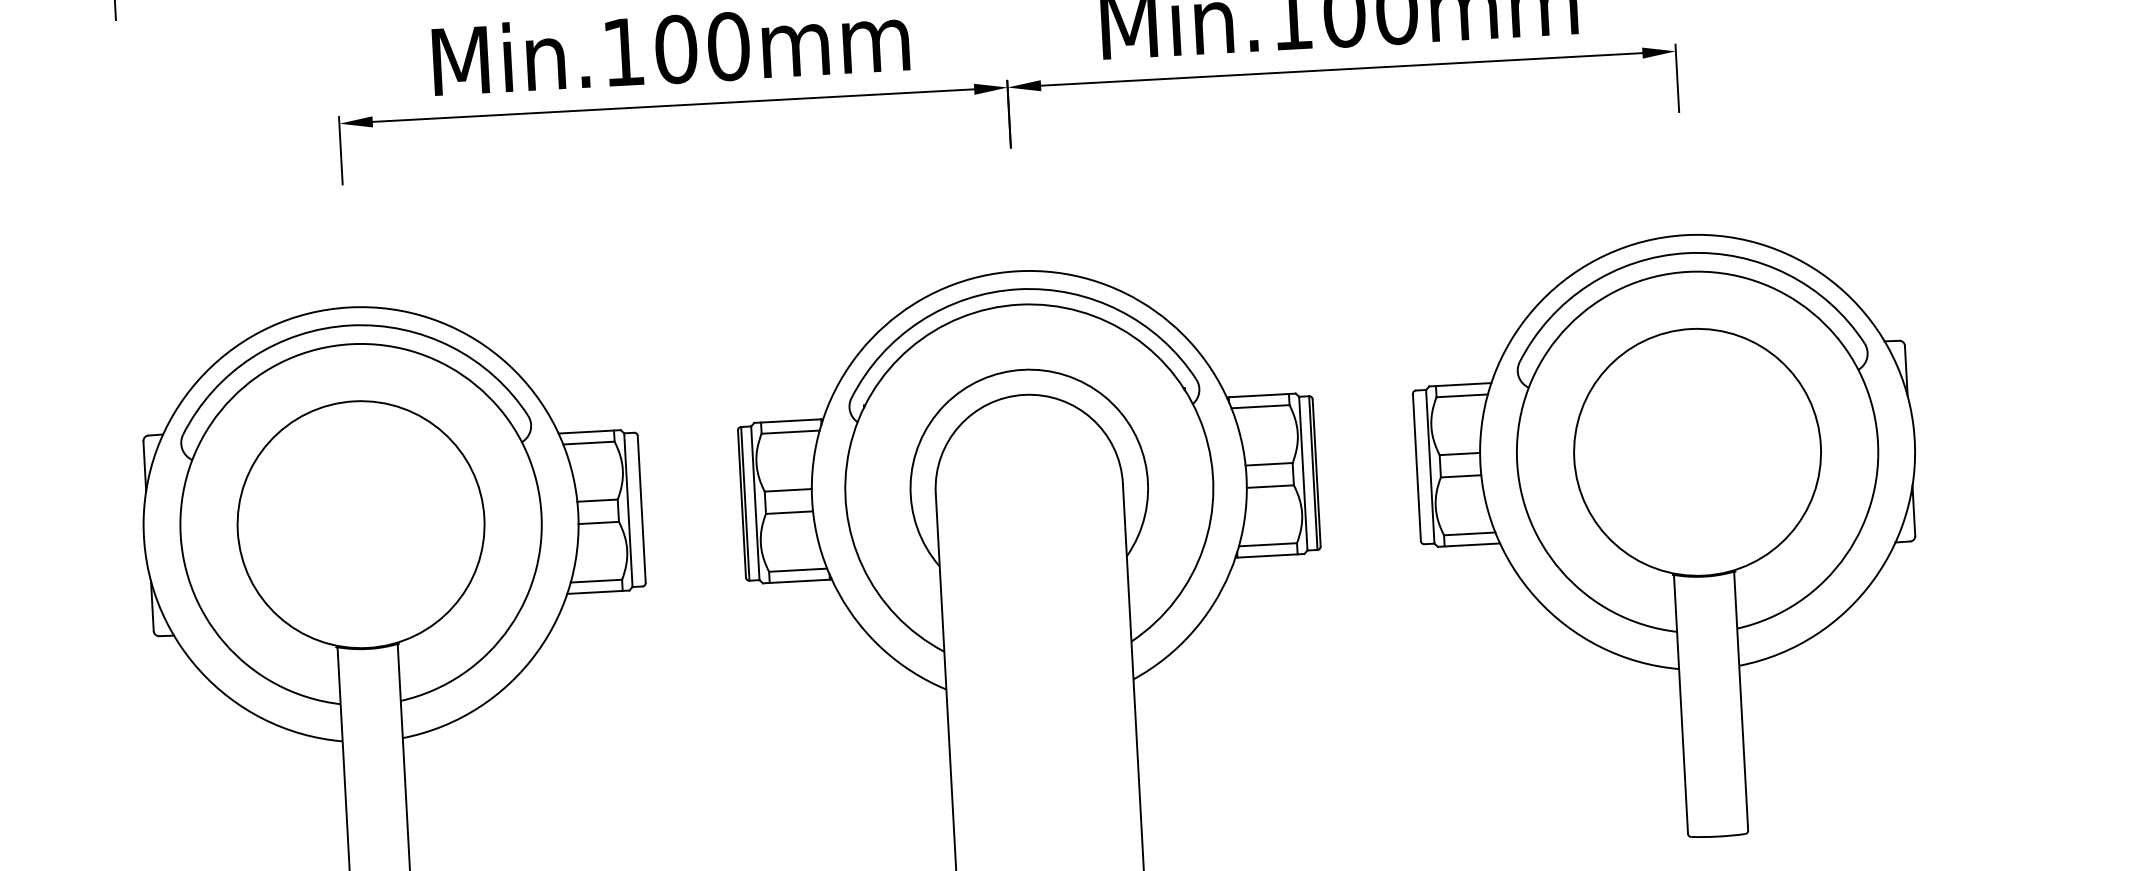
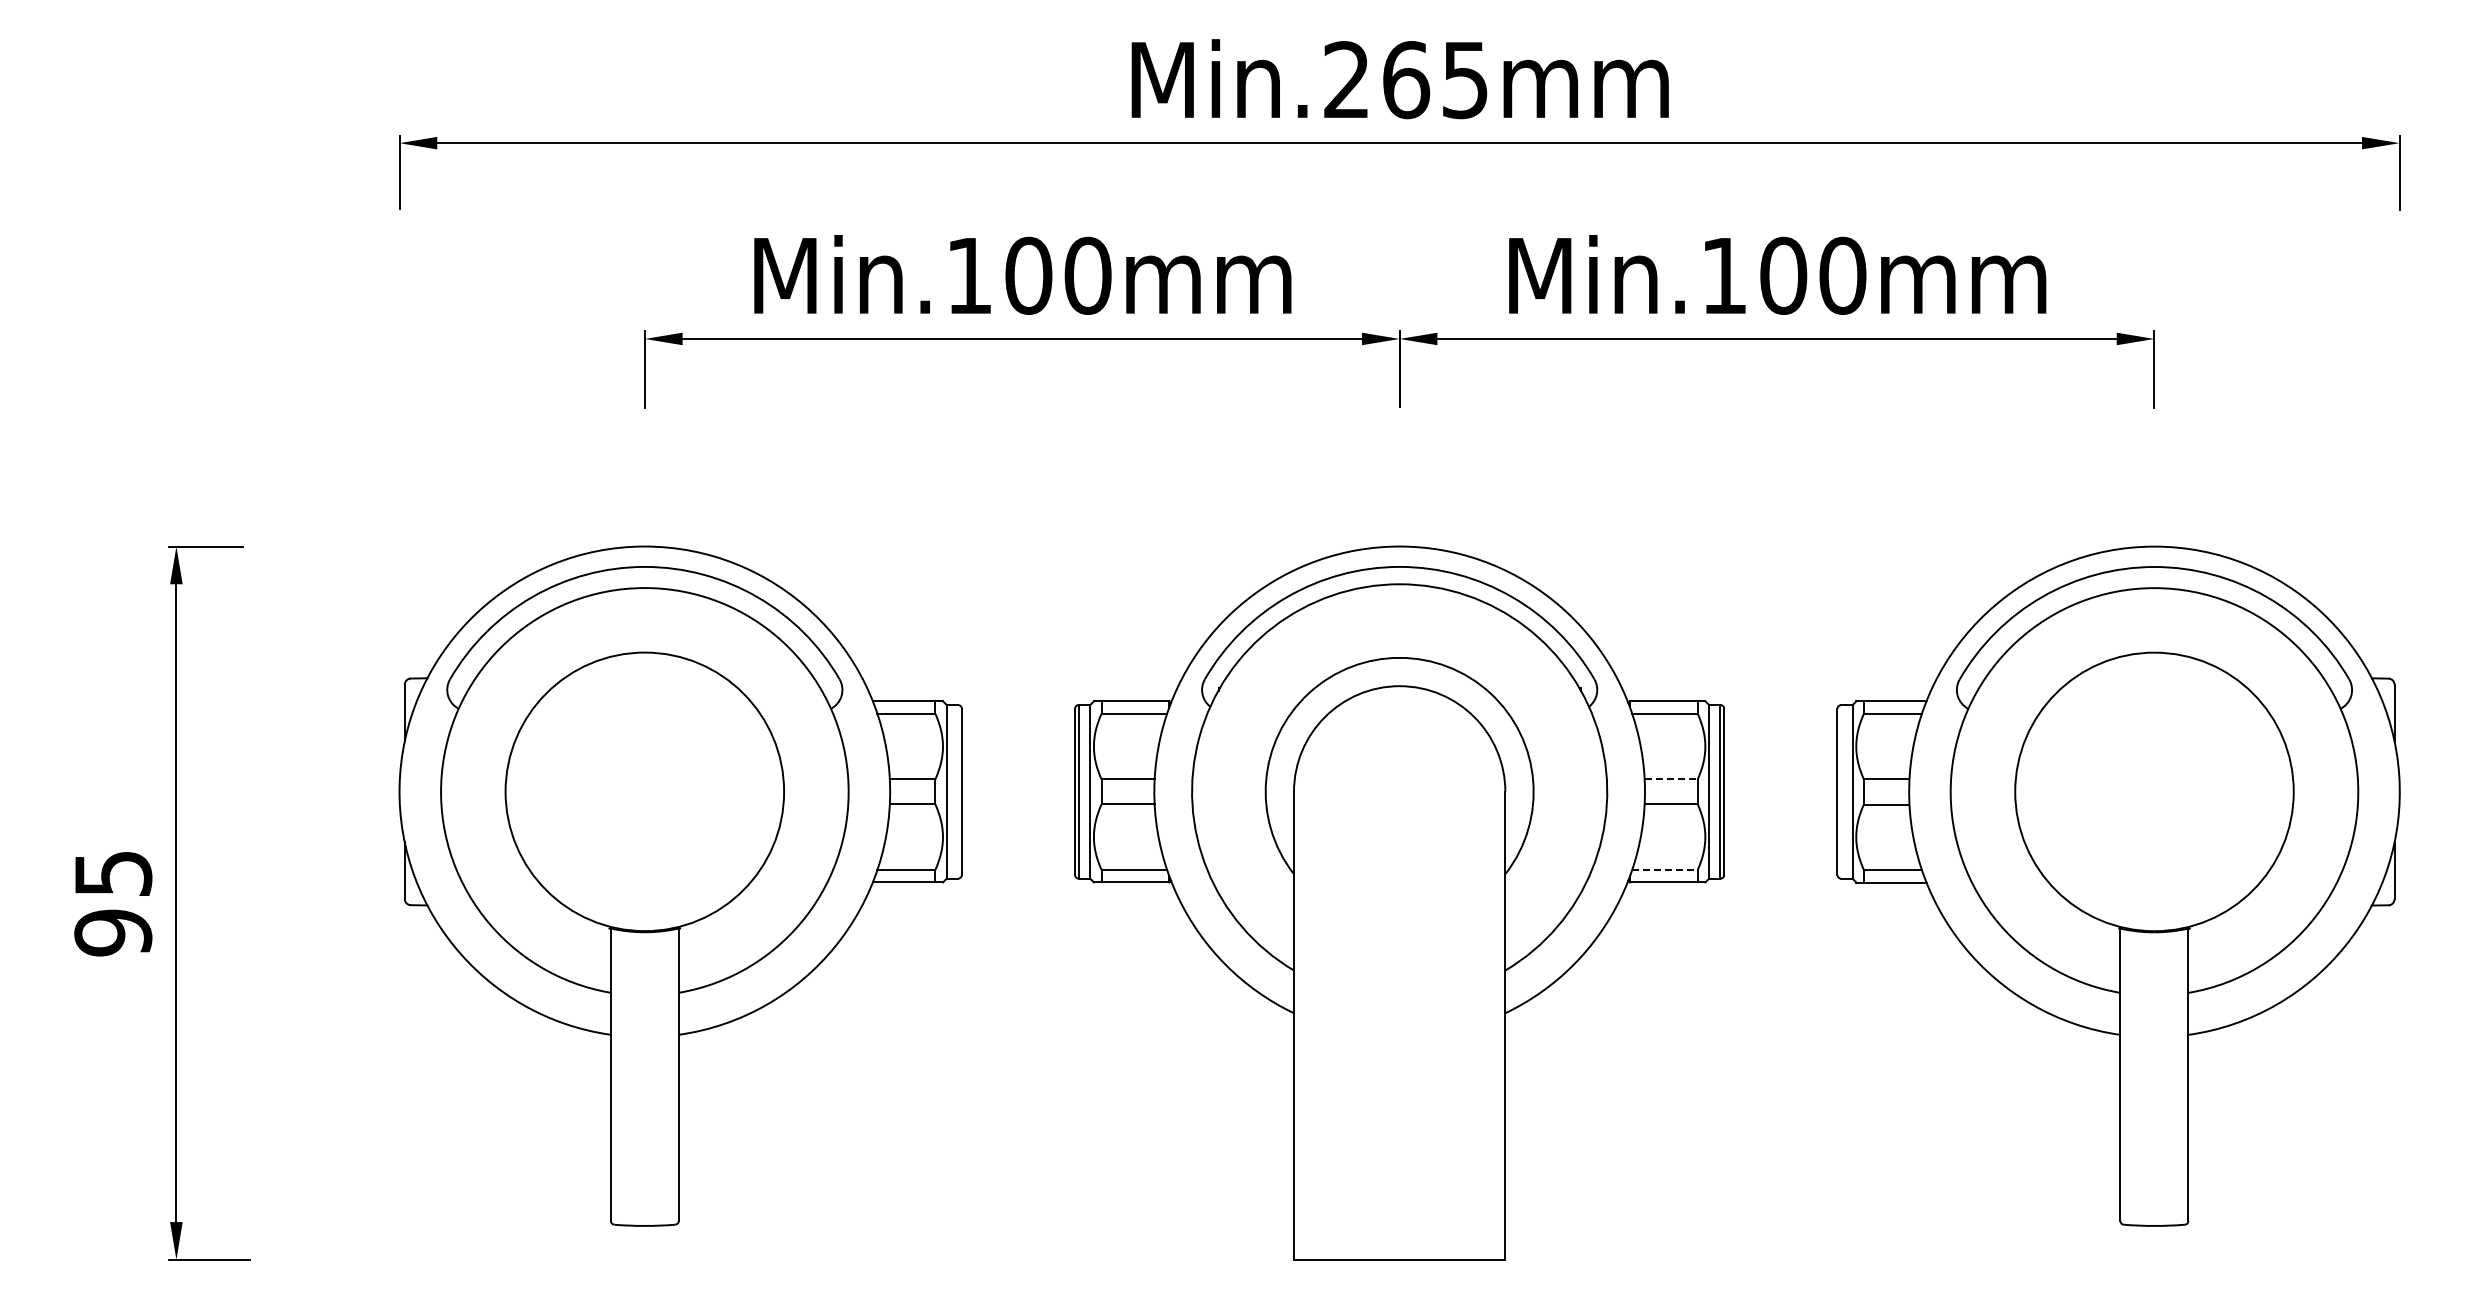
line: (1269, 464) -> (1671, 779), solid -> dashed
line: (1268, 544) -> (1665, 869), solid -> dashed

